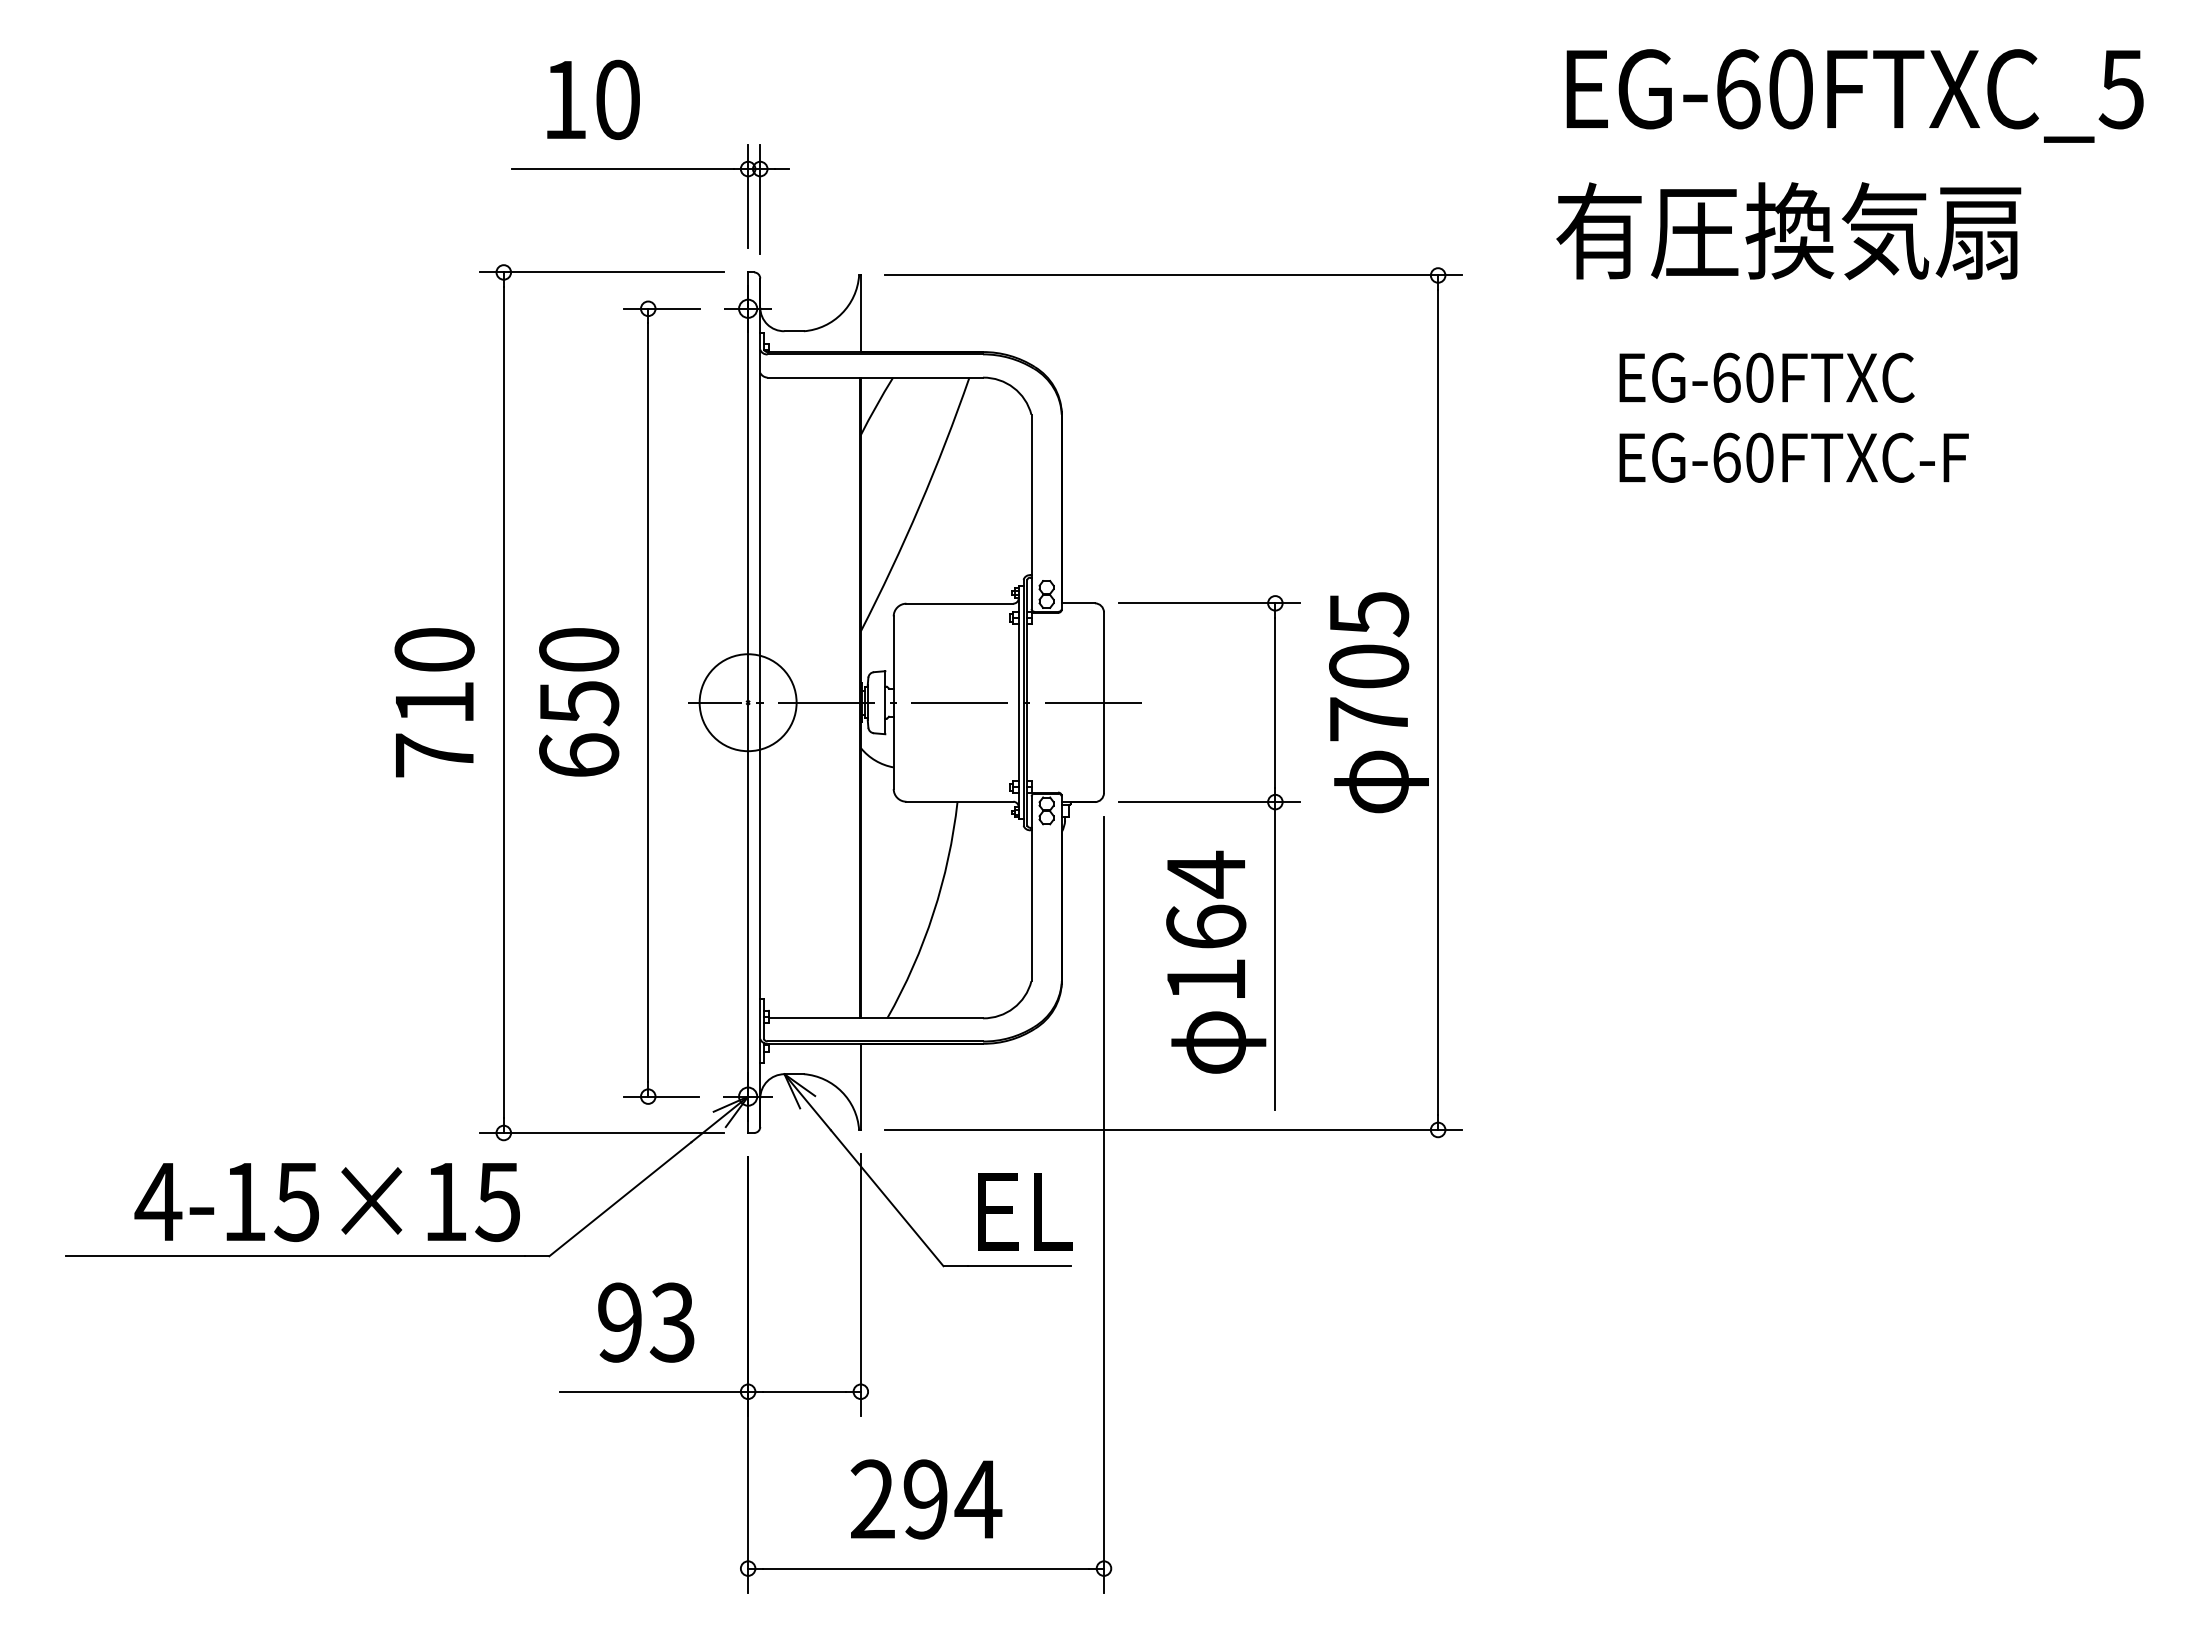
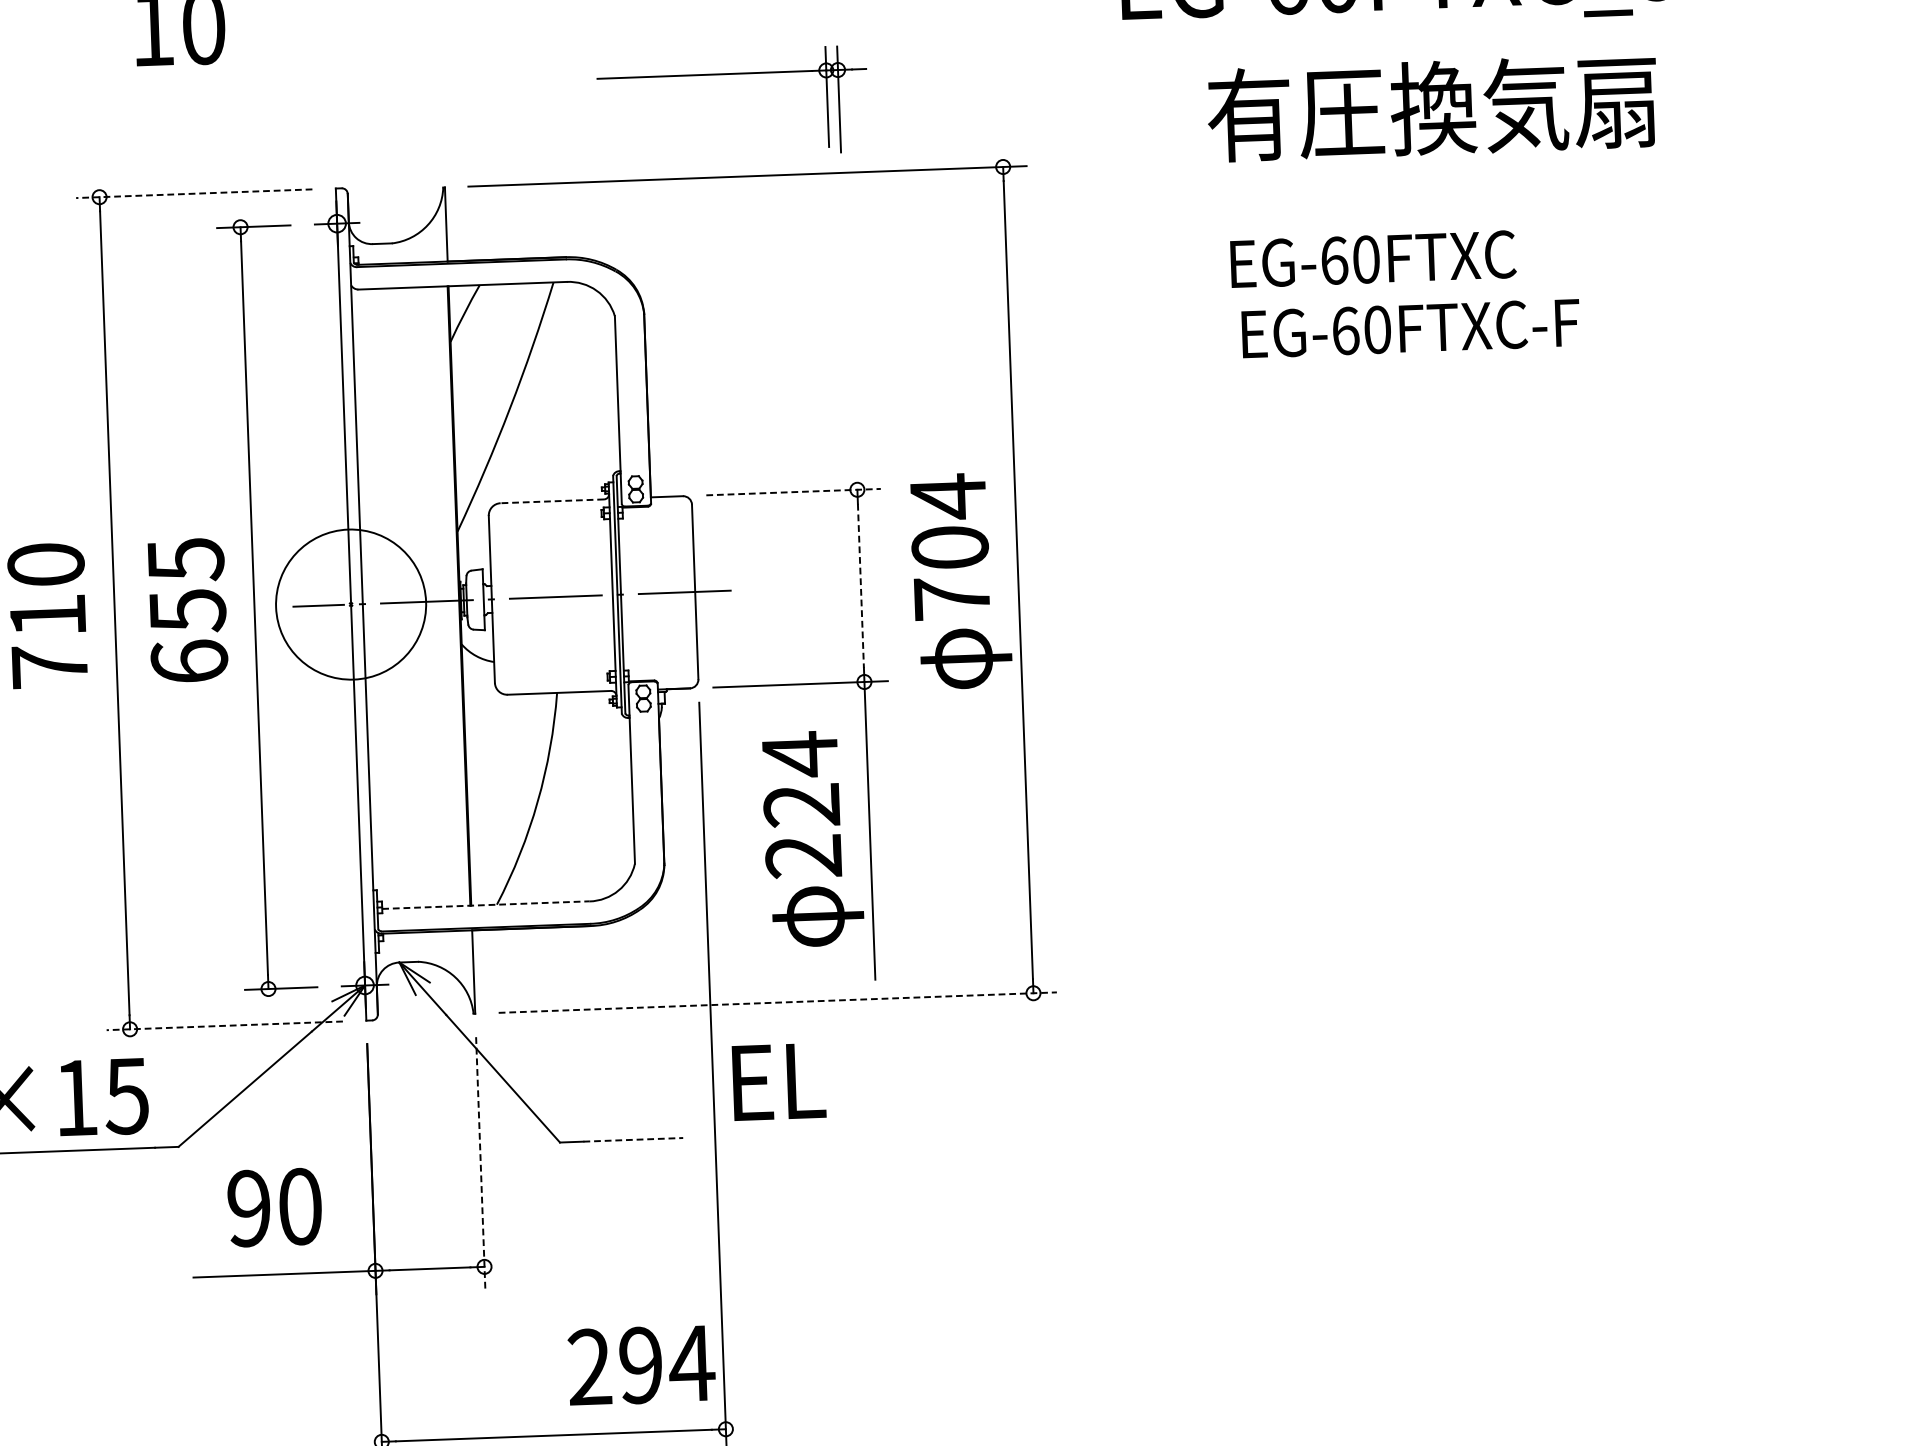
part: (650, 169) -> (731, 74), moved
text: (1788, 231) -> (1432, 108), moved
line: (601, 272) -> (194, 193), solid -> dashed
text: (1766, 377) -> (1372, 259), moved
text: (1793, 457) -> (1410, 328), moved
line: (959, 603) -> (551, 501), solid -> dashed
line: (1209, 603) -> (793, 492), solid -> dashed
text: (1369, 614) -> (948, 497), 705 -> 704
text: (579, 650) -> (186, 560), 650 -> 655
circle: (747, 702) -> (350, 604), size x1.6
line: (1275, 702) -> (861, 585), solid -> dashed
text: (1206, 953) -> (803, 830), 164 -> 224
line: (876, 1018) -> (486, 905), solid -> dashed
line: (1173, 1129) -> (777, 1002), solid -> dashed
line: (601, 1133) -> (224, 1026), solid -> dashed
text: (1025, 1211) -> (779, 1081), moved
line: (1019, 1266) -> (633, 1140), solid -> dashed
line: (860, 1285) -> (480, 1164), solid -> dashed
text: (671, 1322) -> (298, 1206), 93 -> 90
text: (926, 1499) -> (641, 1365), moved

